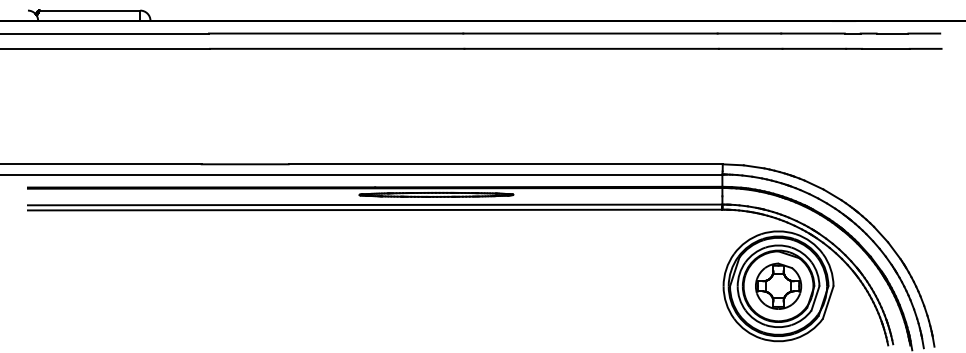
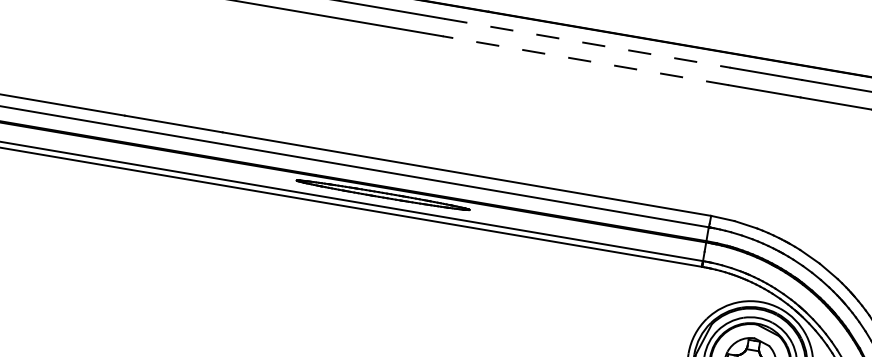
line: (590, 33) -> (587, 43), solid -> dashed
line: (591, 48) -> (585, 60), solid -> dashed

